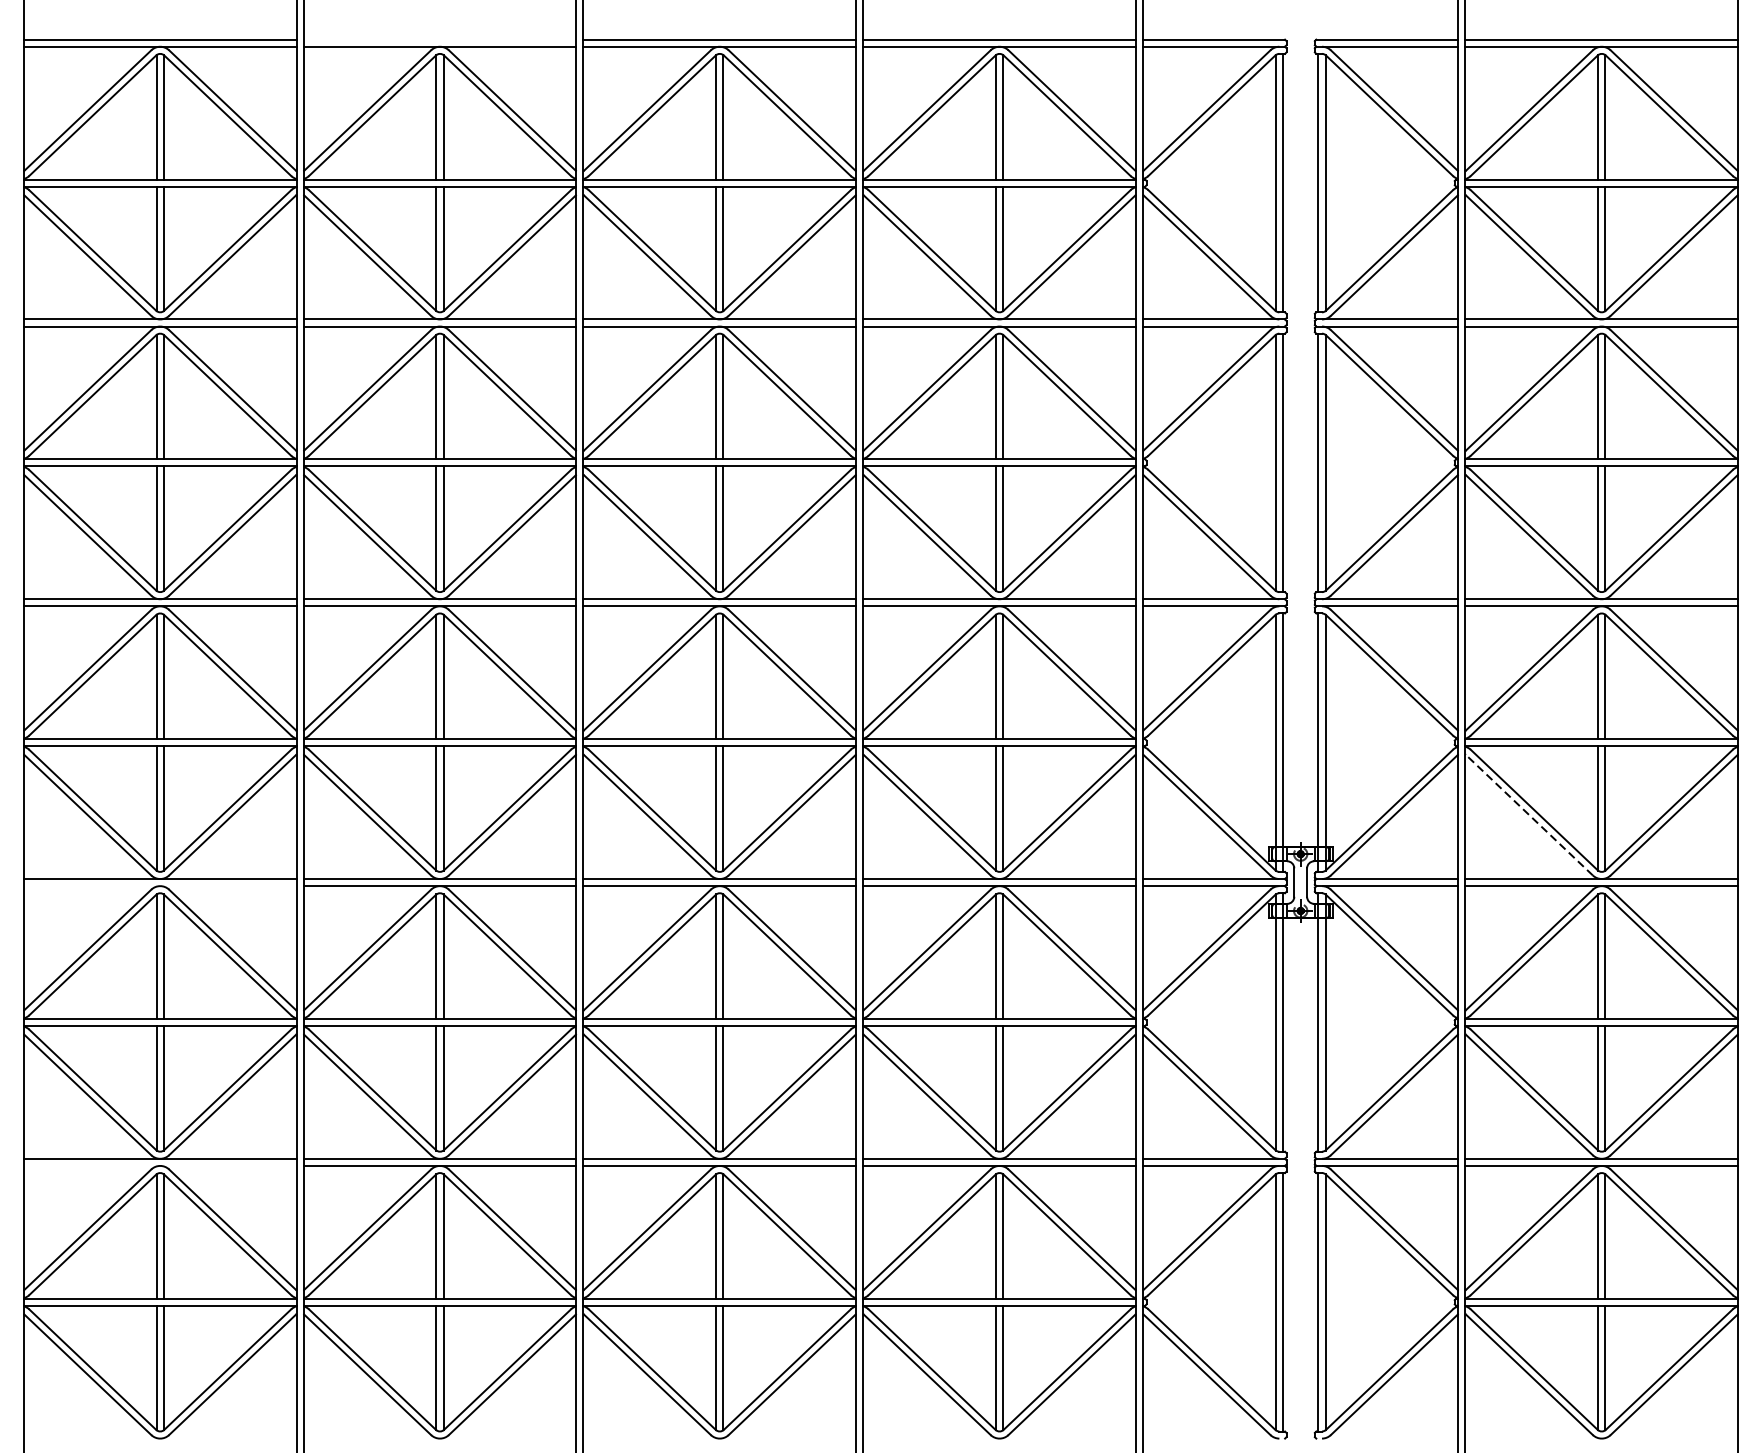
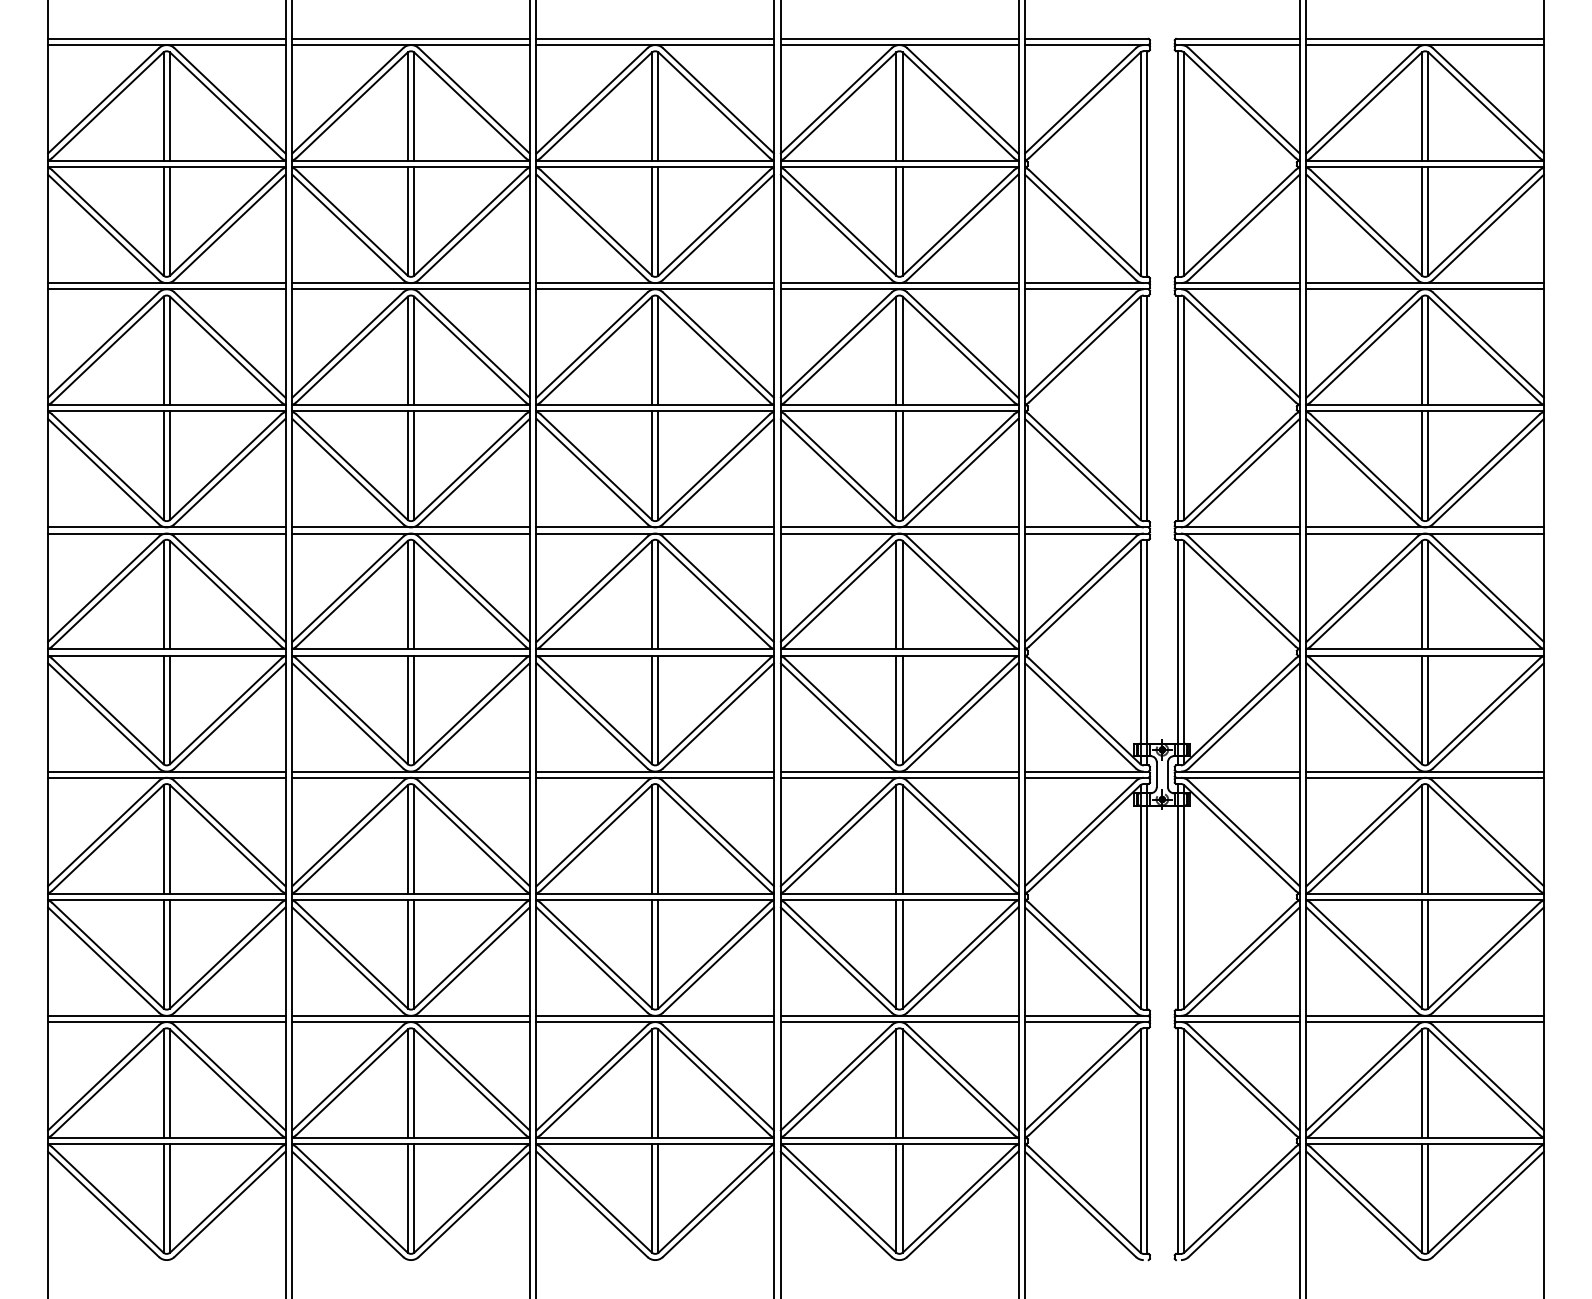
line: (440, 39) -> (411, 38), added
line: (1528, 814) -> (1361, 715), dashed -> solid
line: (159, 885) -> (166, 777), added
line: (159, 1166) -> (166, 1022), added

